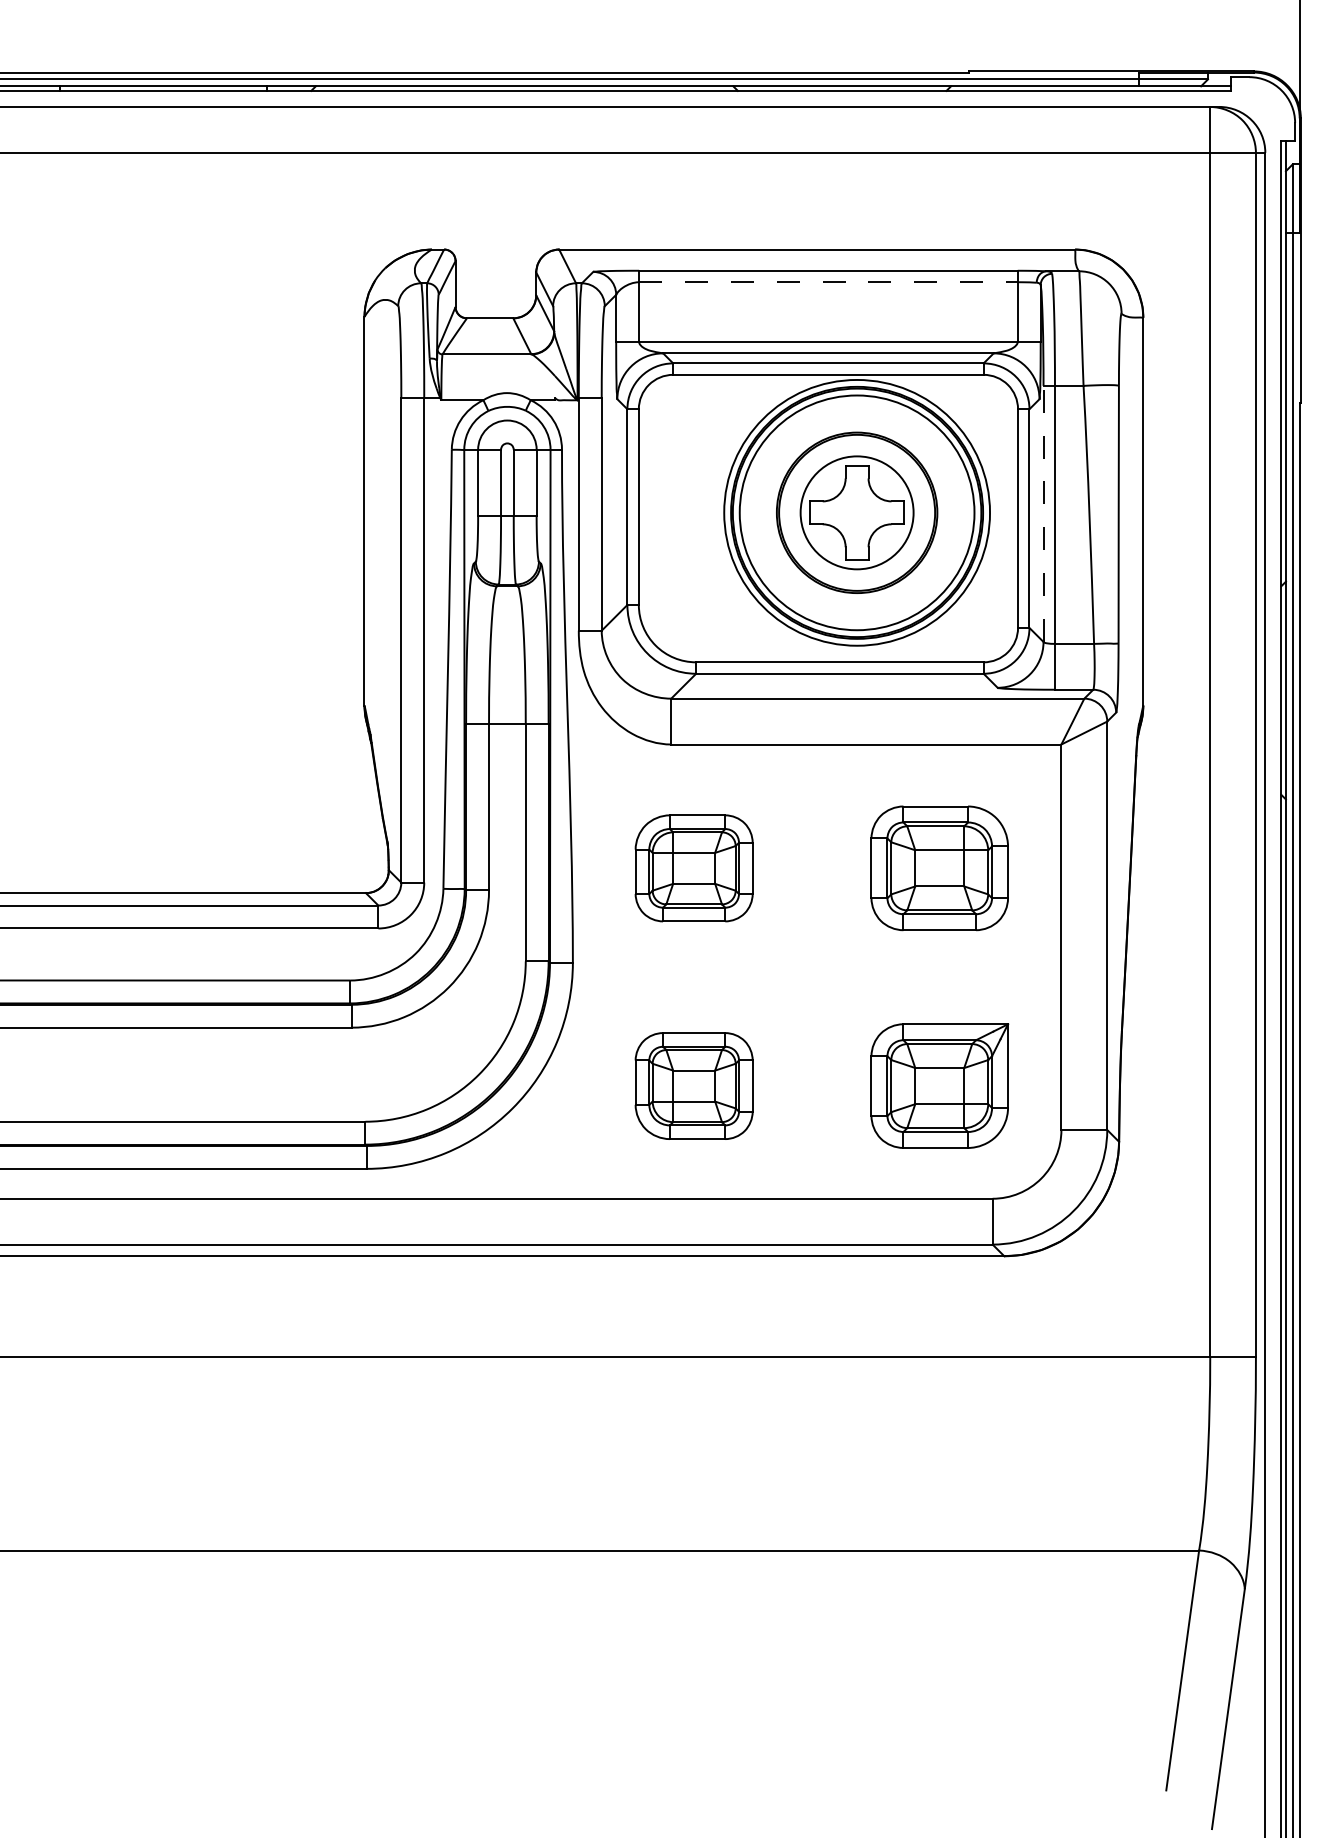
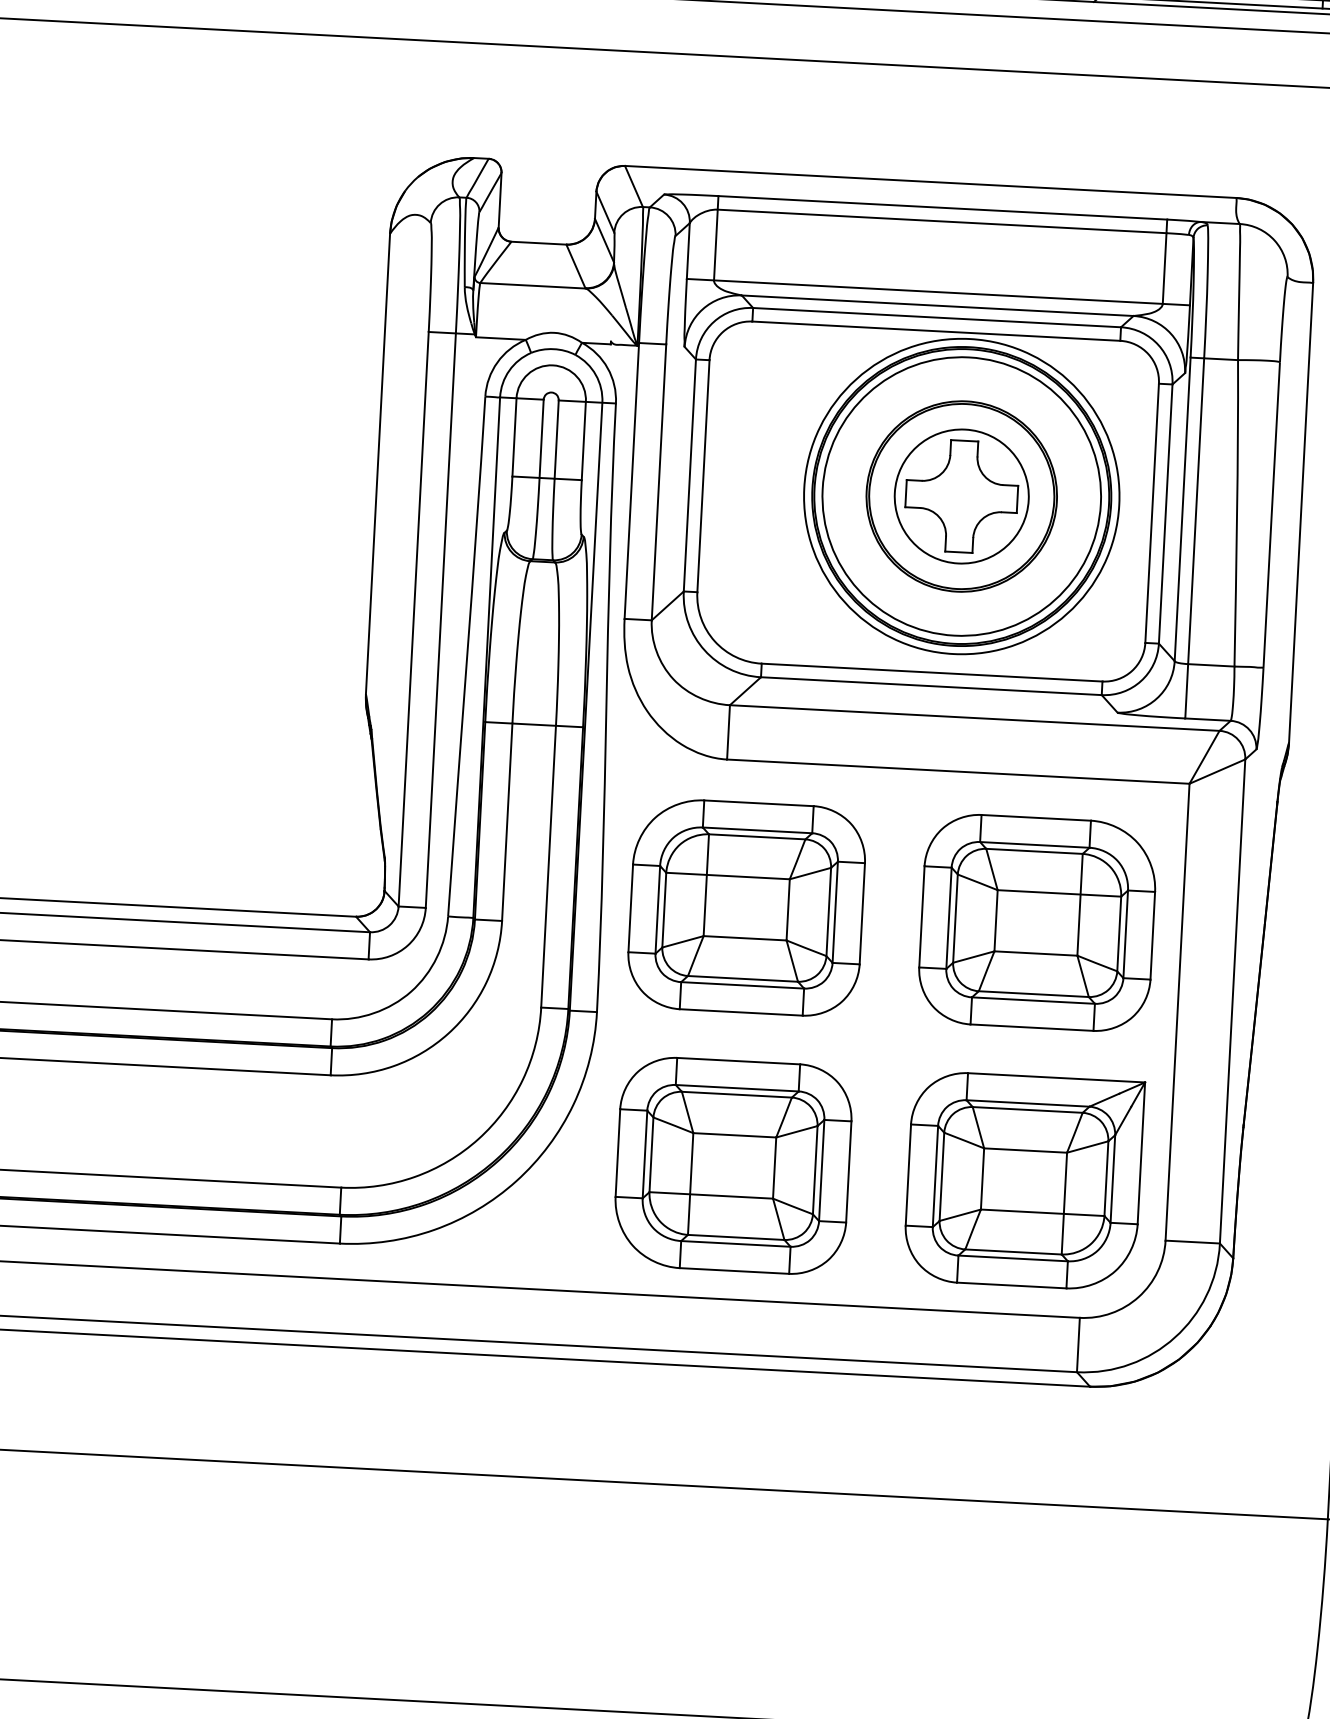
line: (828, 282) -> (942, 221), dashed -> solid
line: (1043, 513) -> (1182, 508), dashed -> solid
part: (693, 868) -> (745, 907), size x1.67
part: (939, 868) -> (1037, 923), size x1.43
part: (693, 1085) -> (732, 1165), size x1.67
part: (939, 1085) -> (1023, 1180), size x1.43

